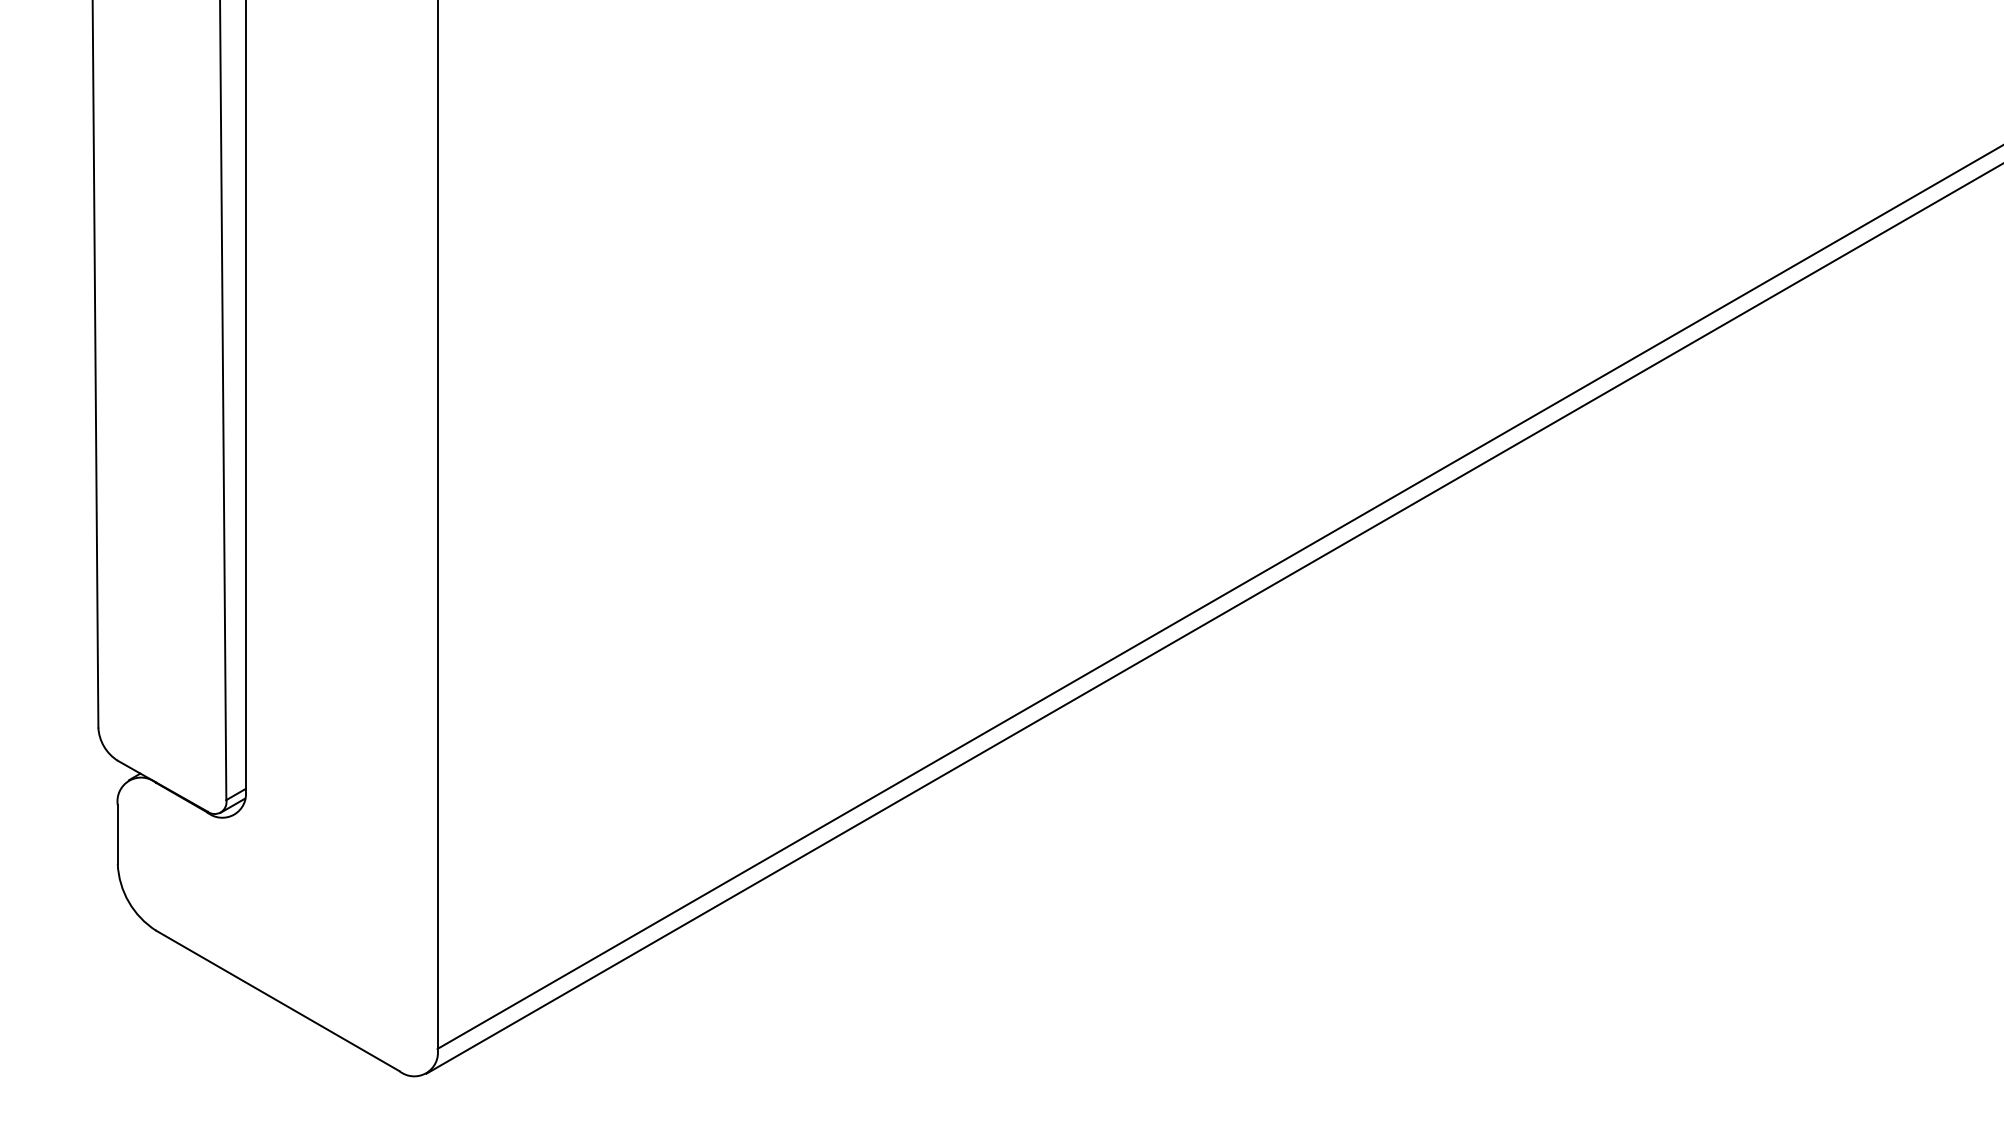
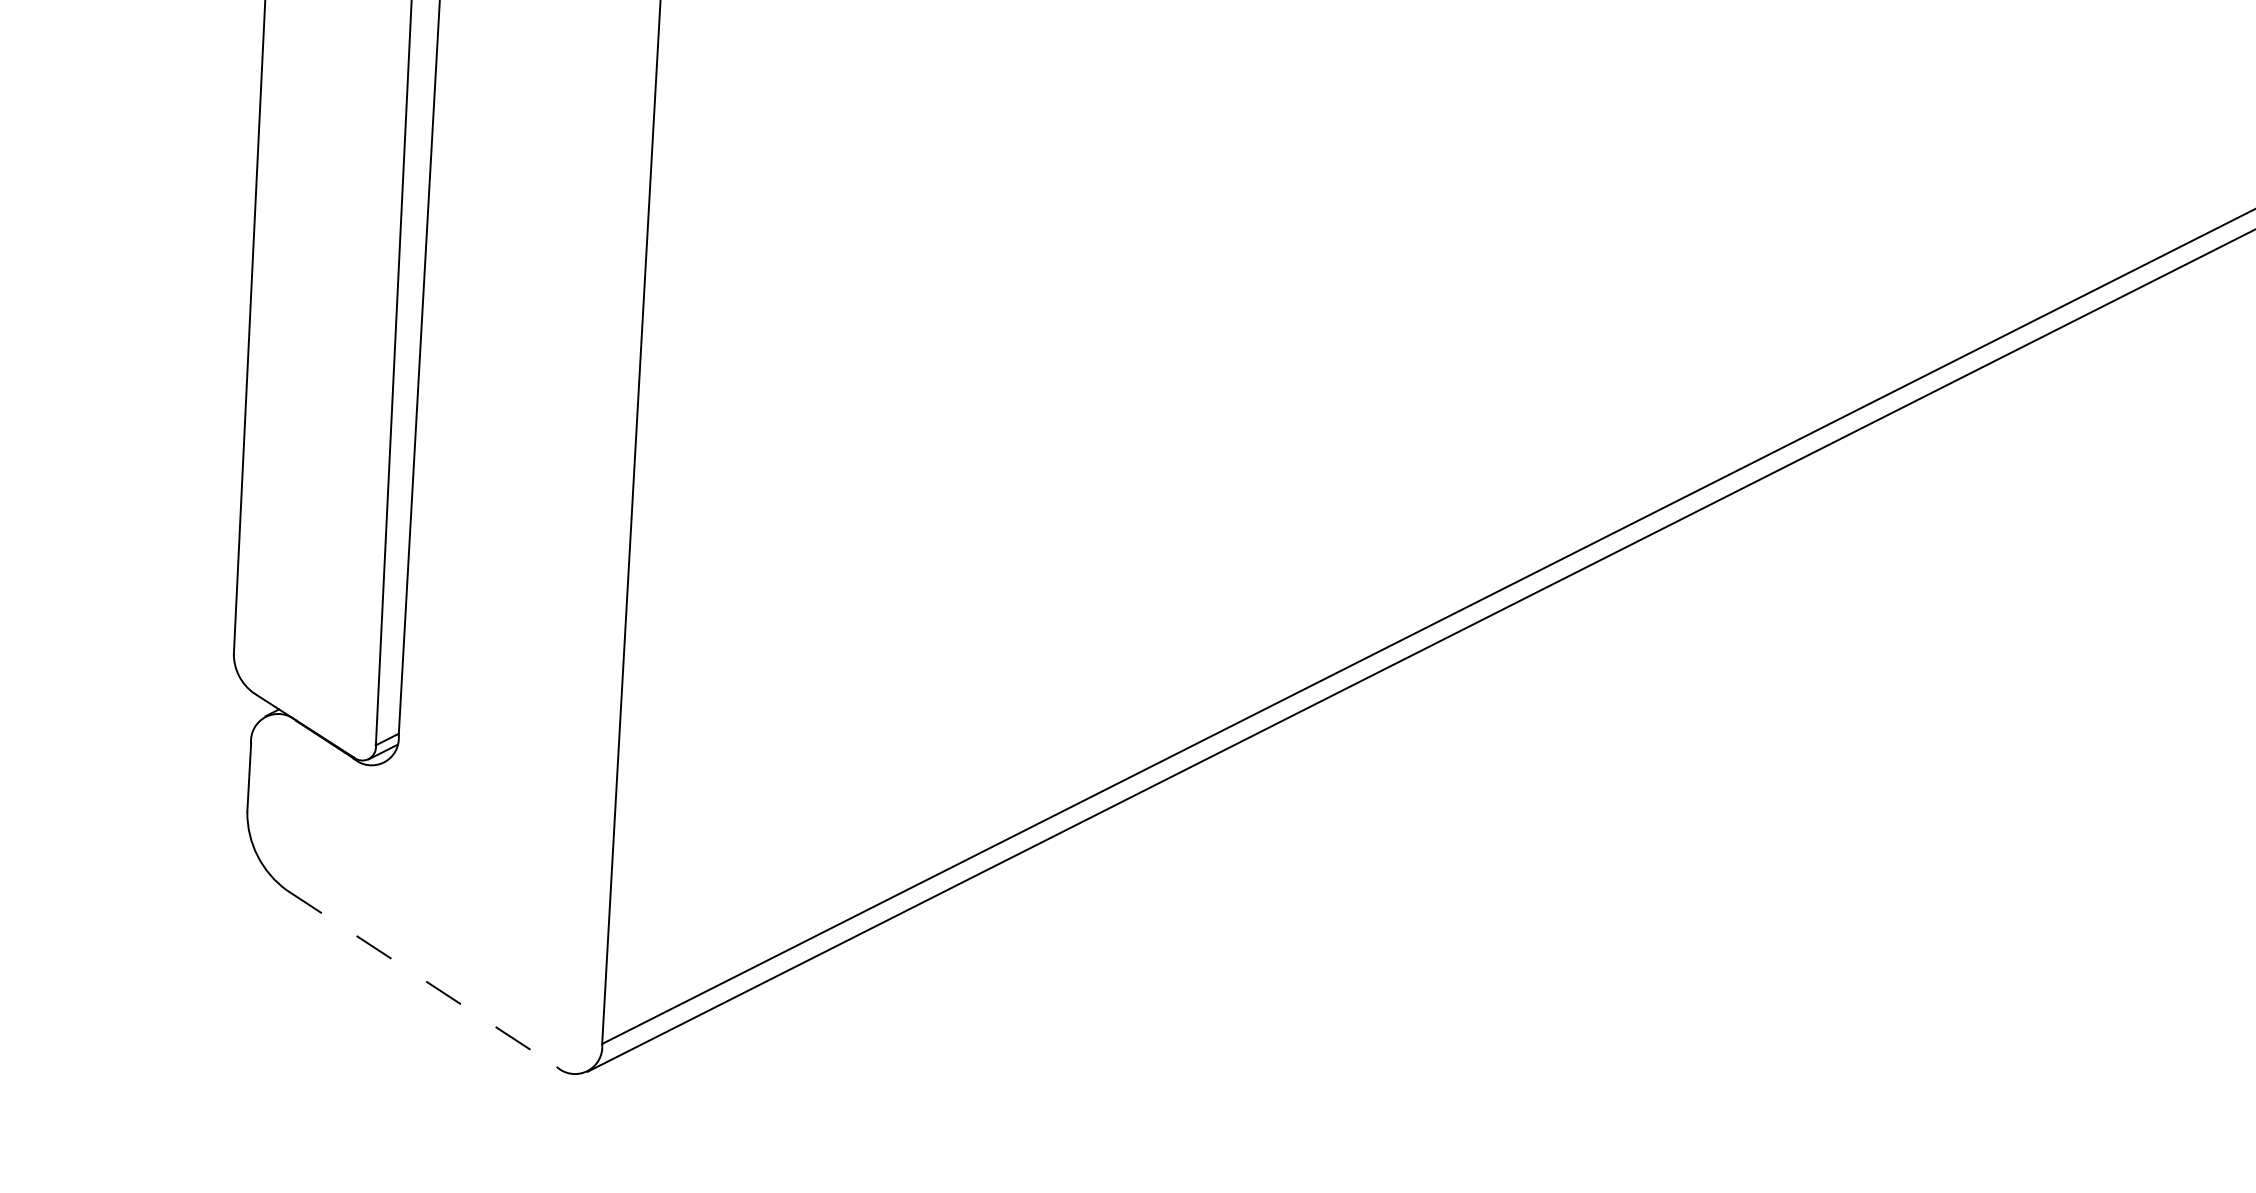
line: (278, 1001) -> (422, 979), solid -> dashed

